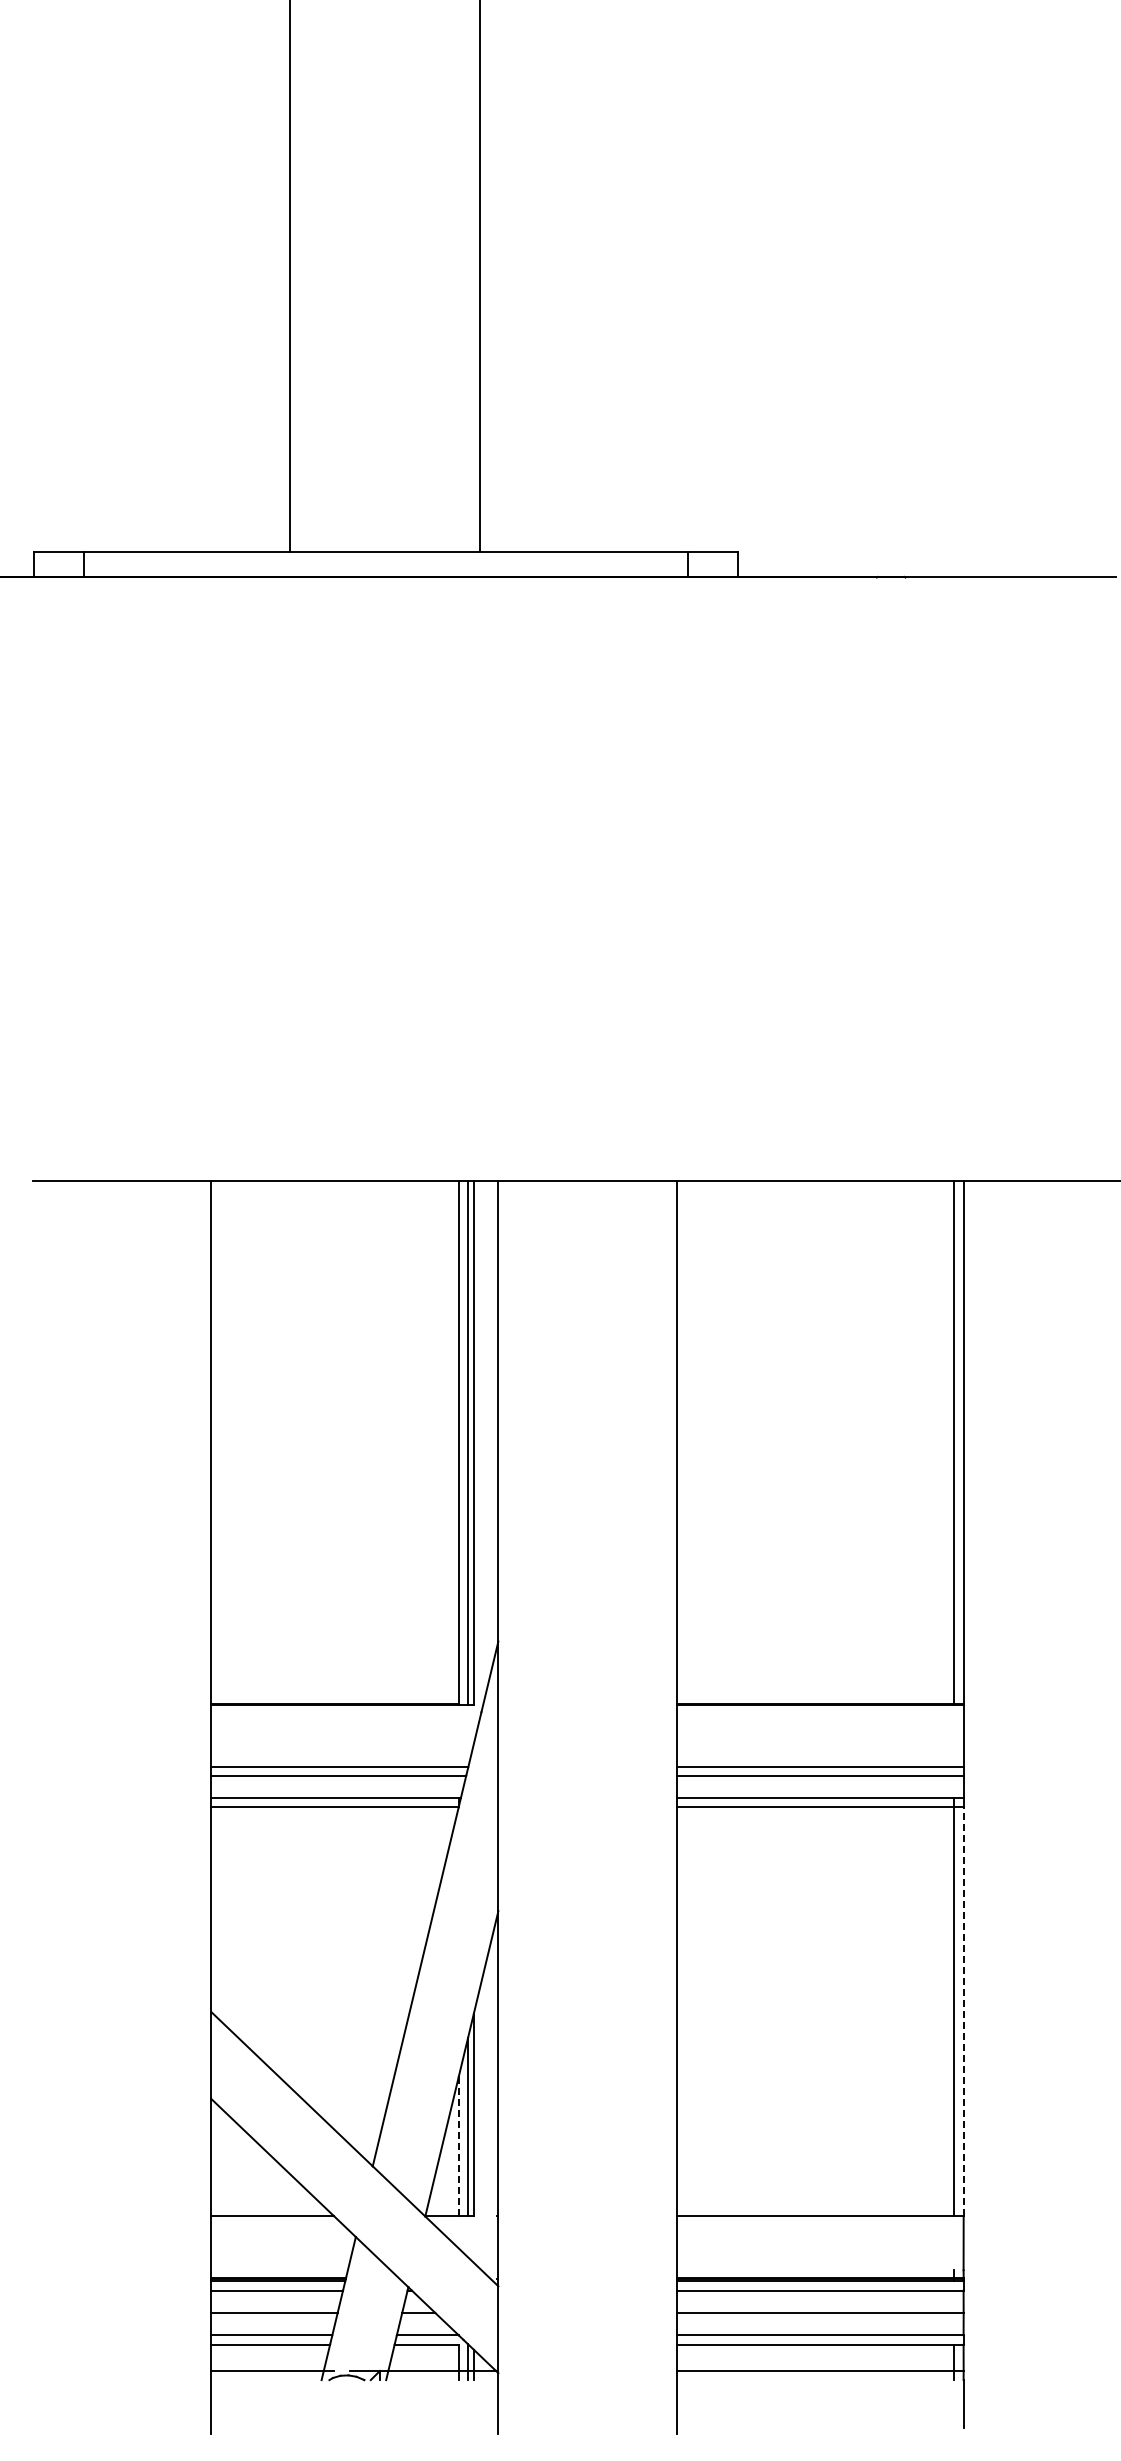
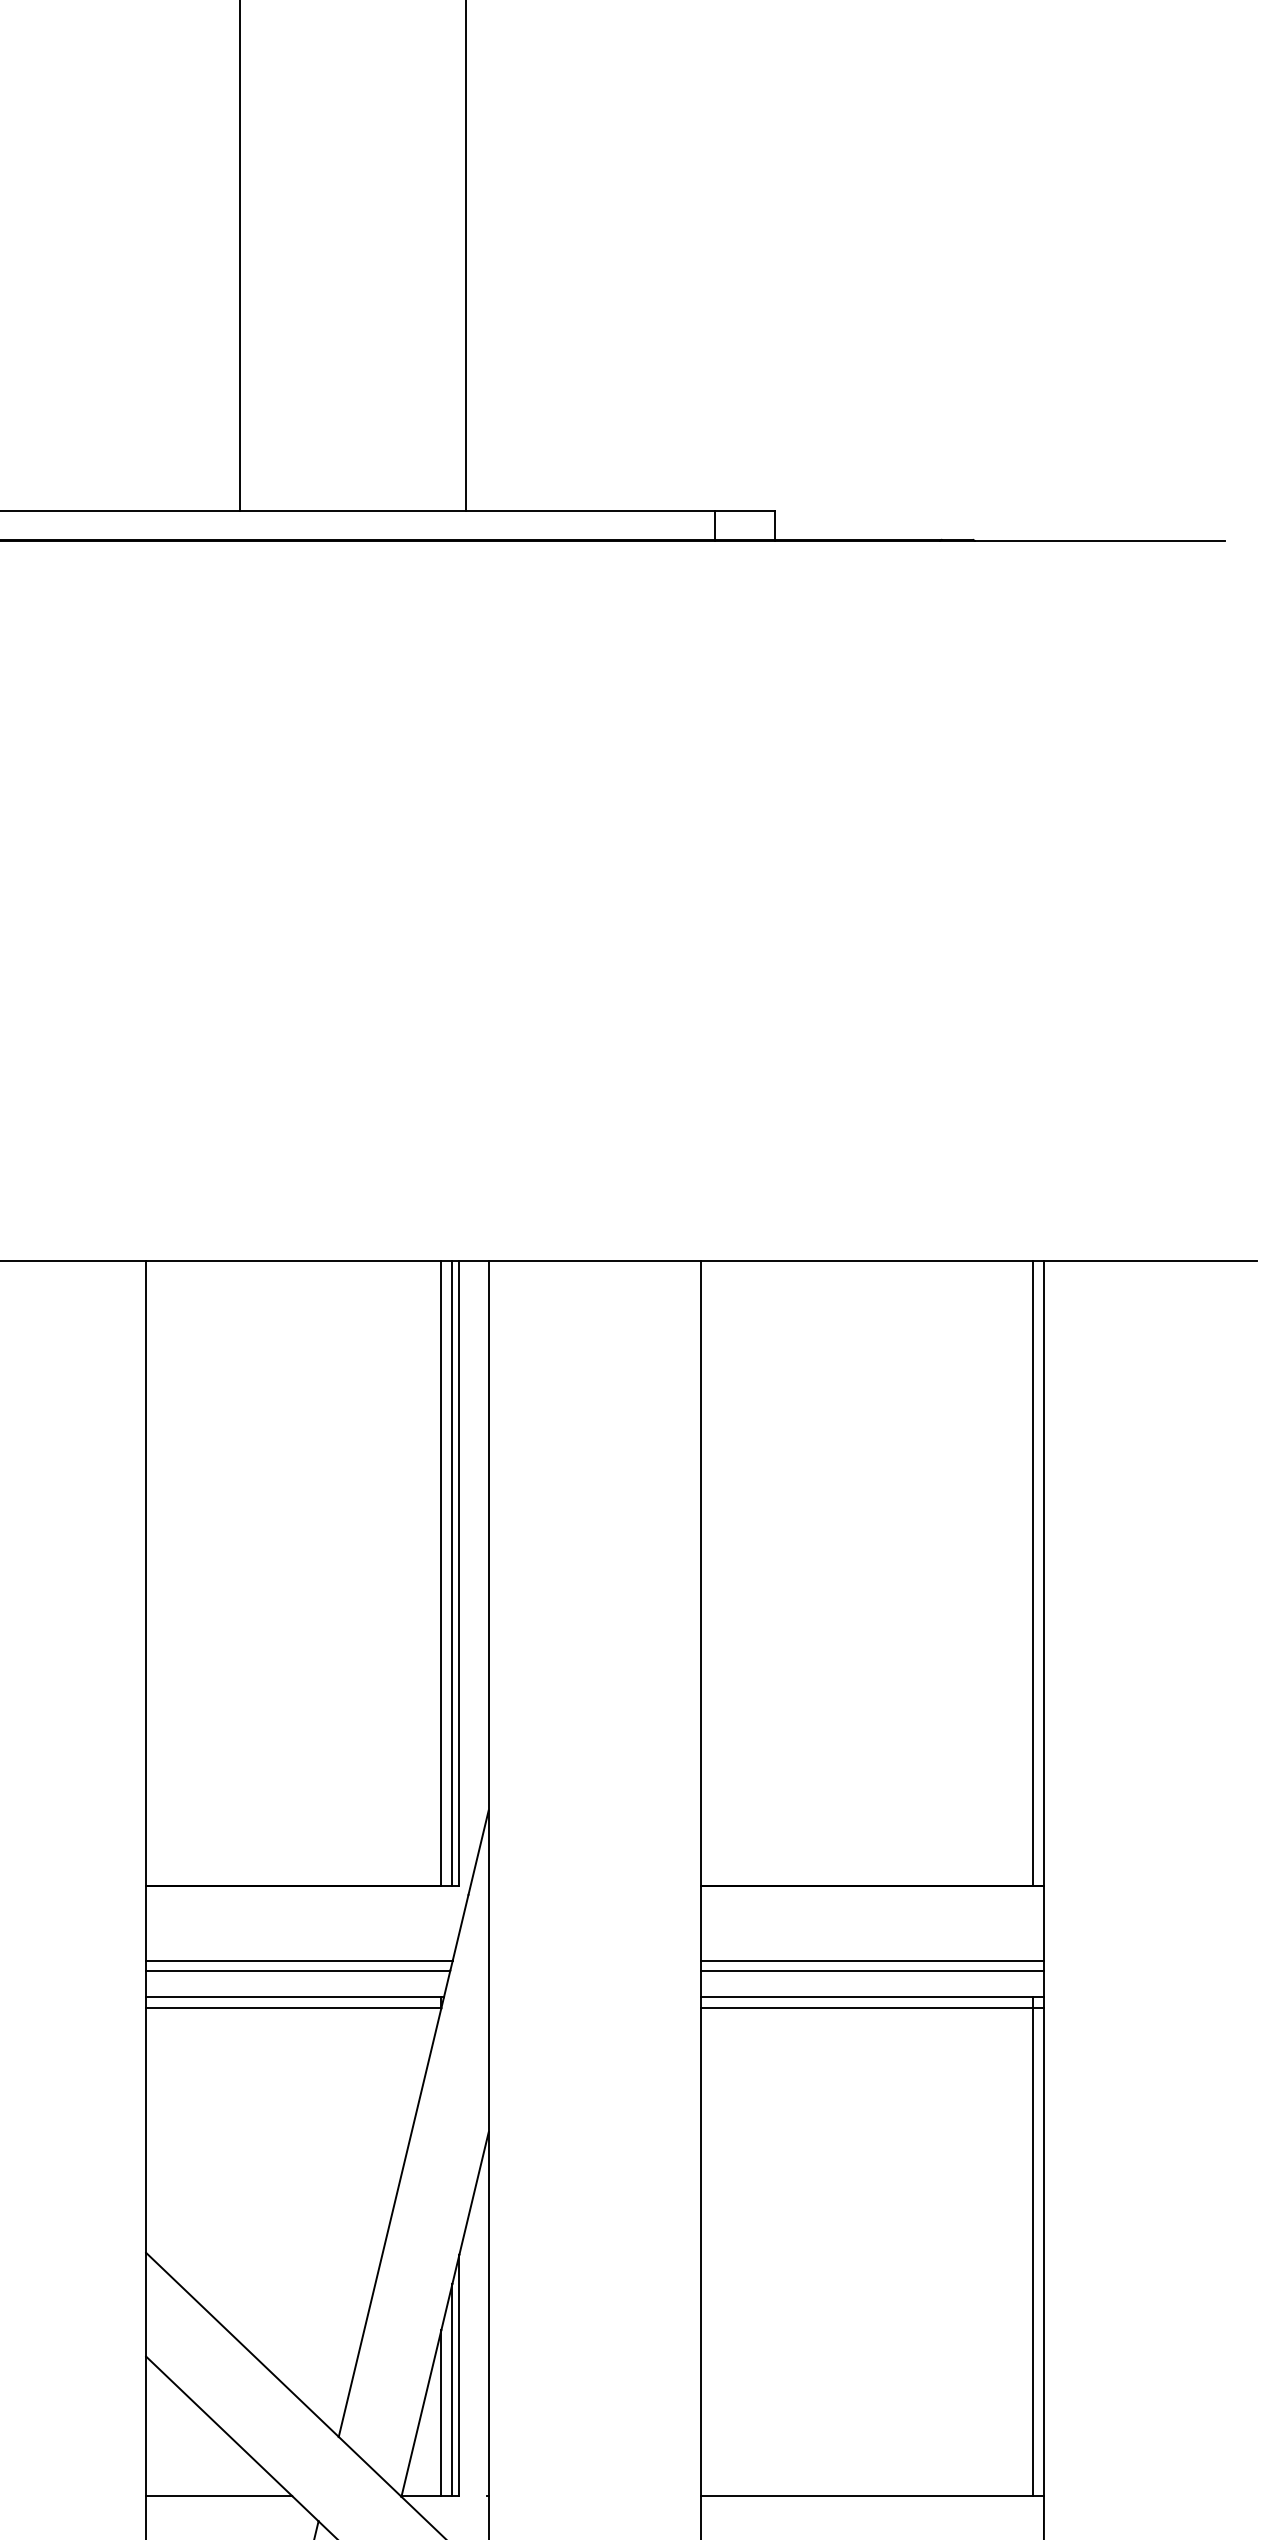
line: (963, 2011) -> (1043, 2252), dashed -> solid
line: (458, 2146) -> (441, 2413), dashed -> solid

